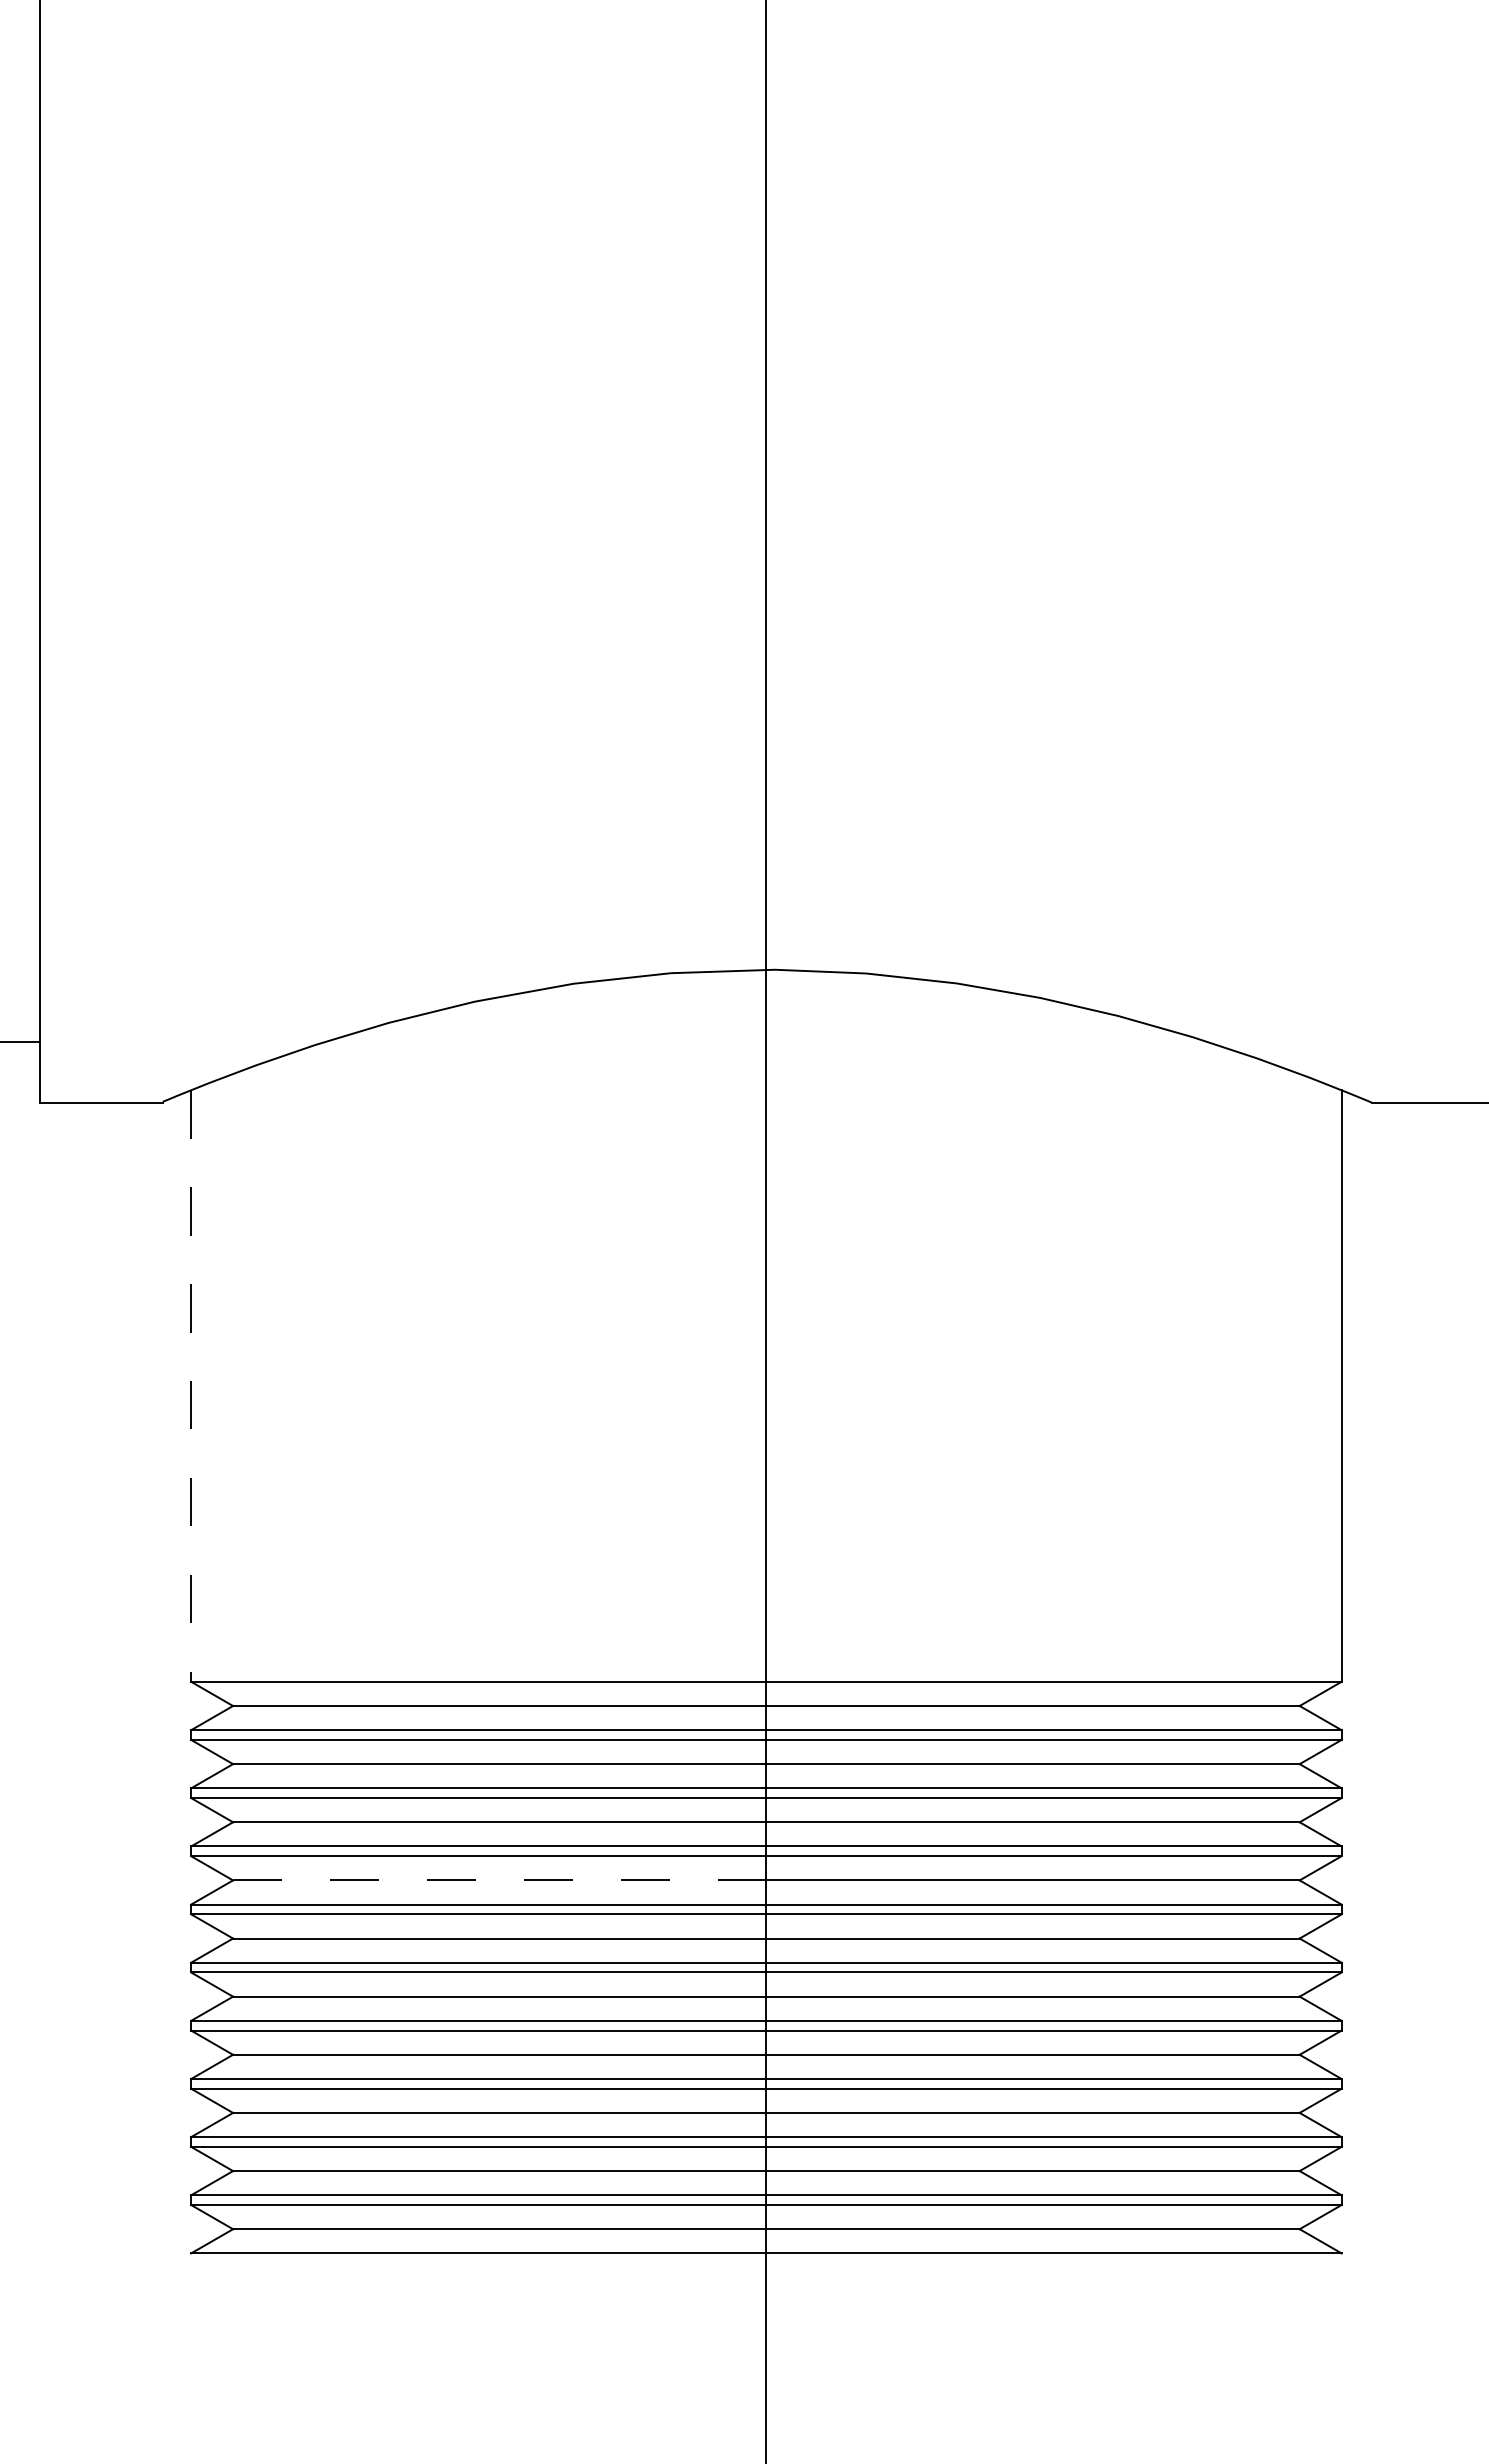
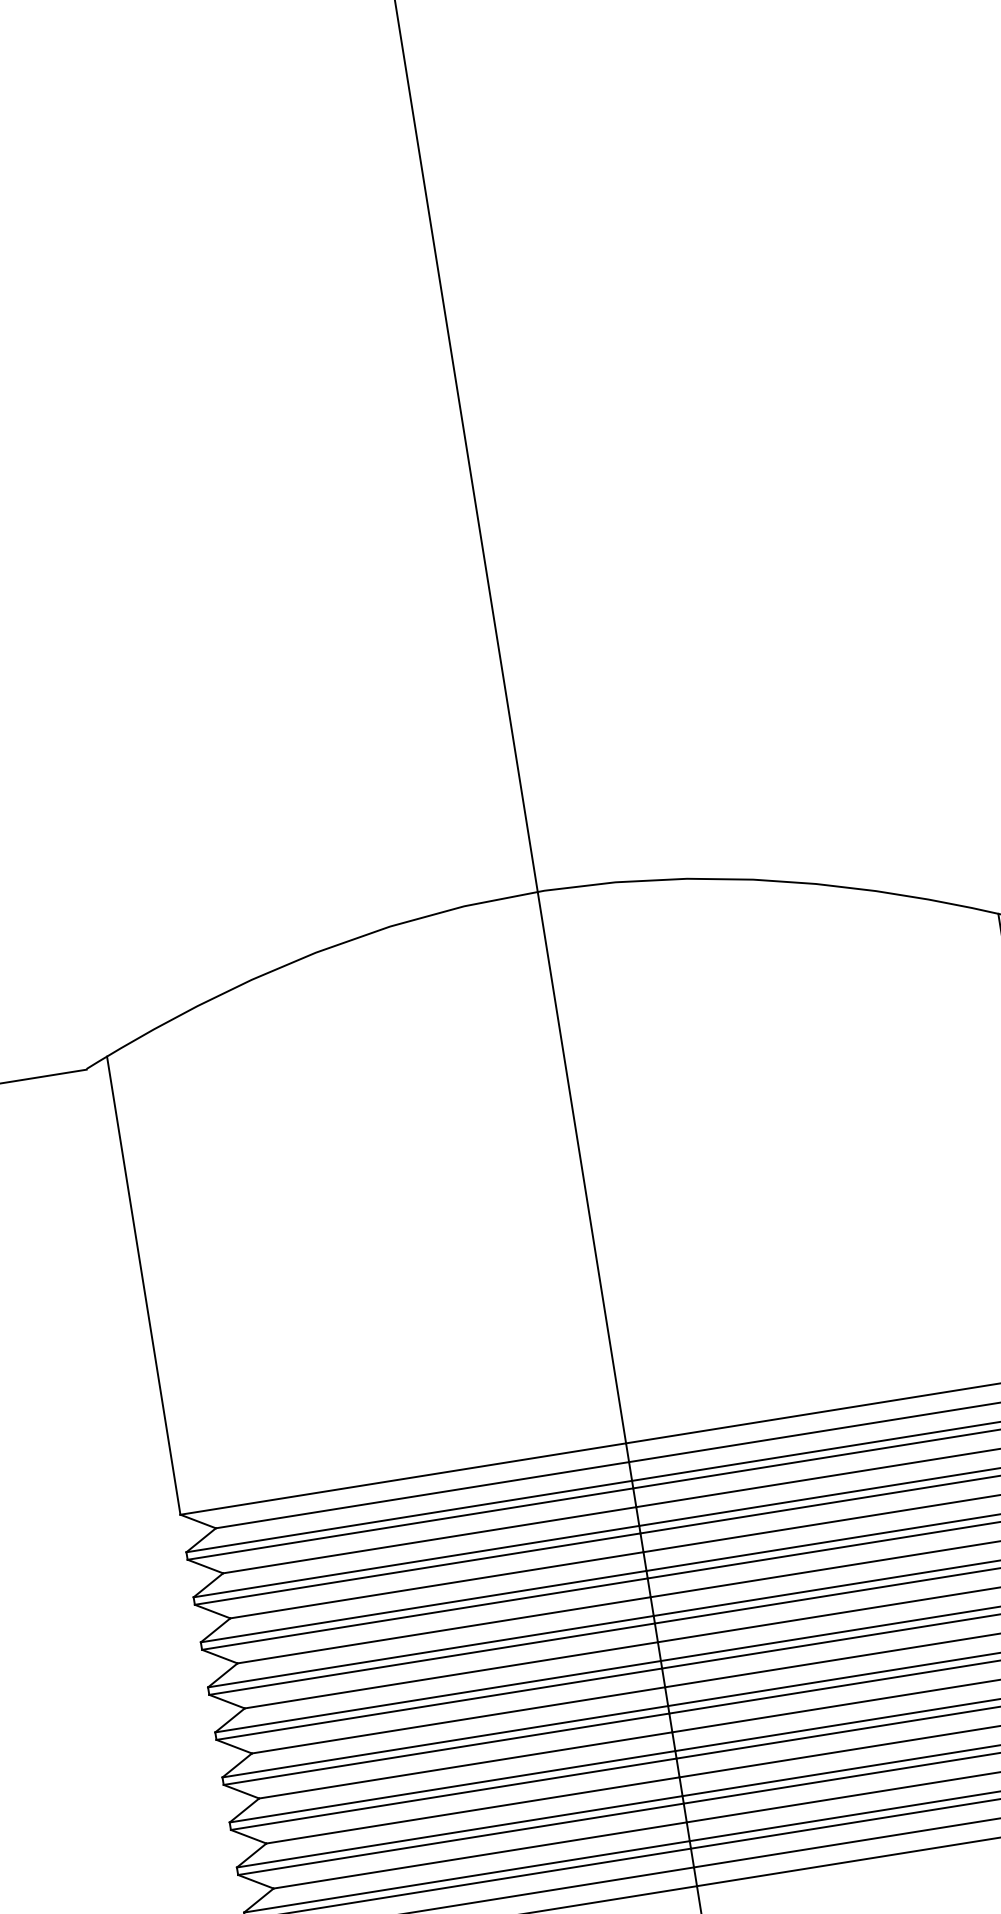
line: (191, 1386) -> (144, 1285), dashed -> solid
line: (499, 1880) -> (443, 1630), dashed -> solid

